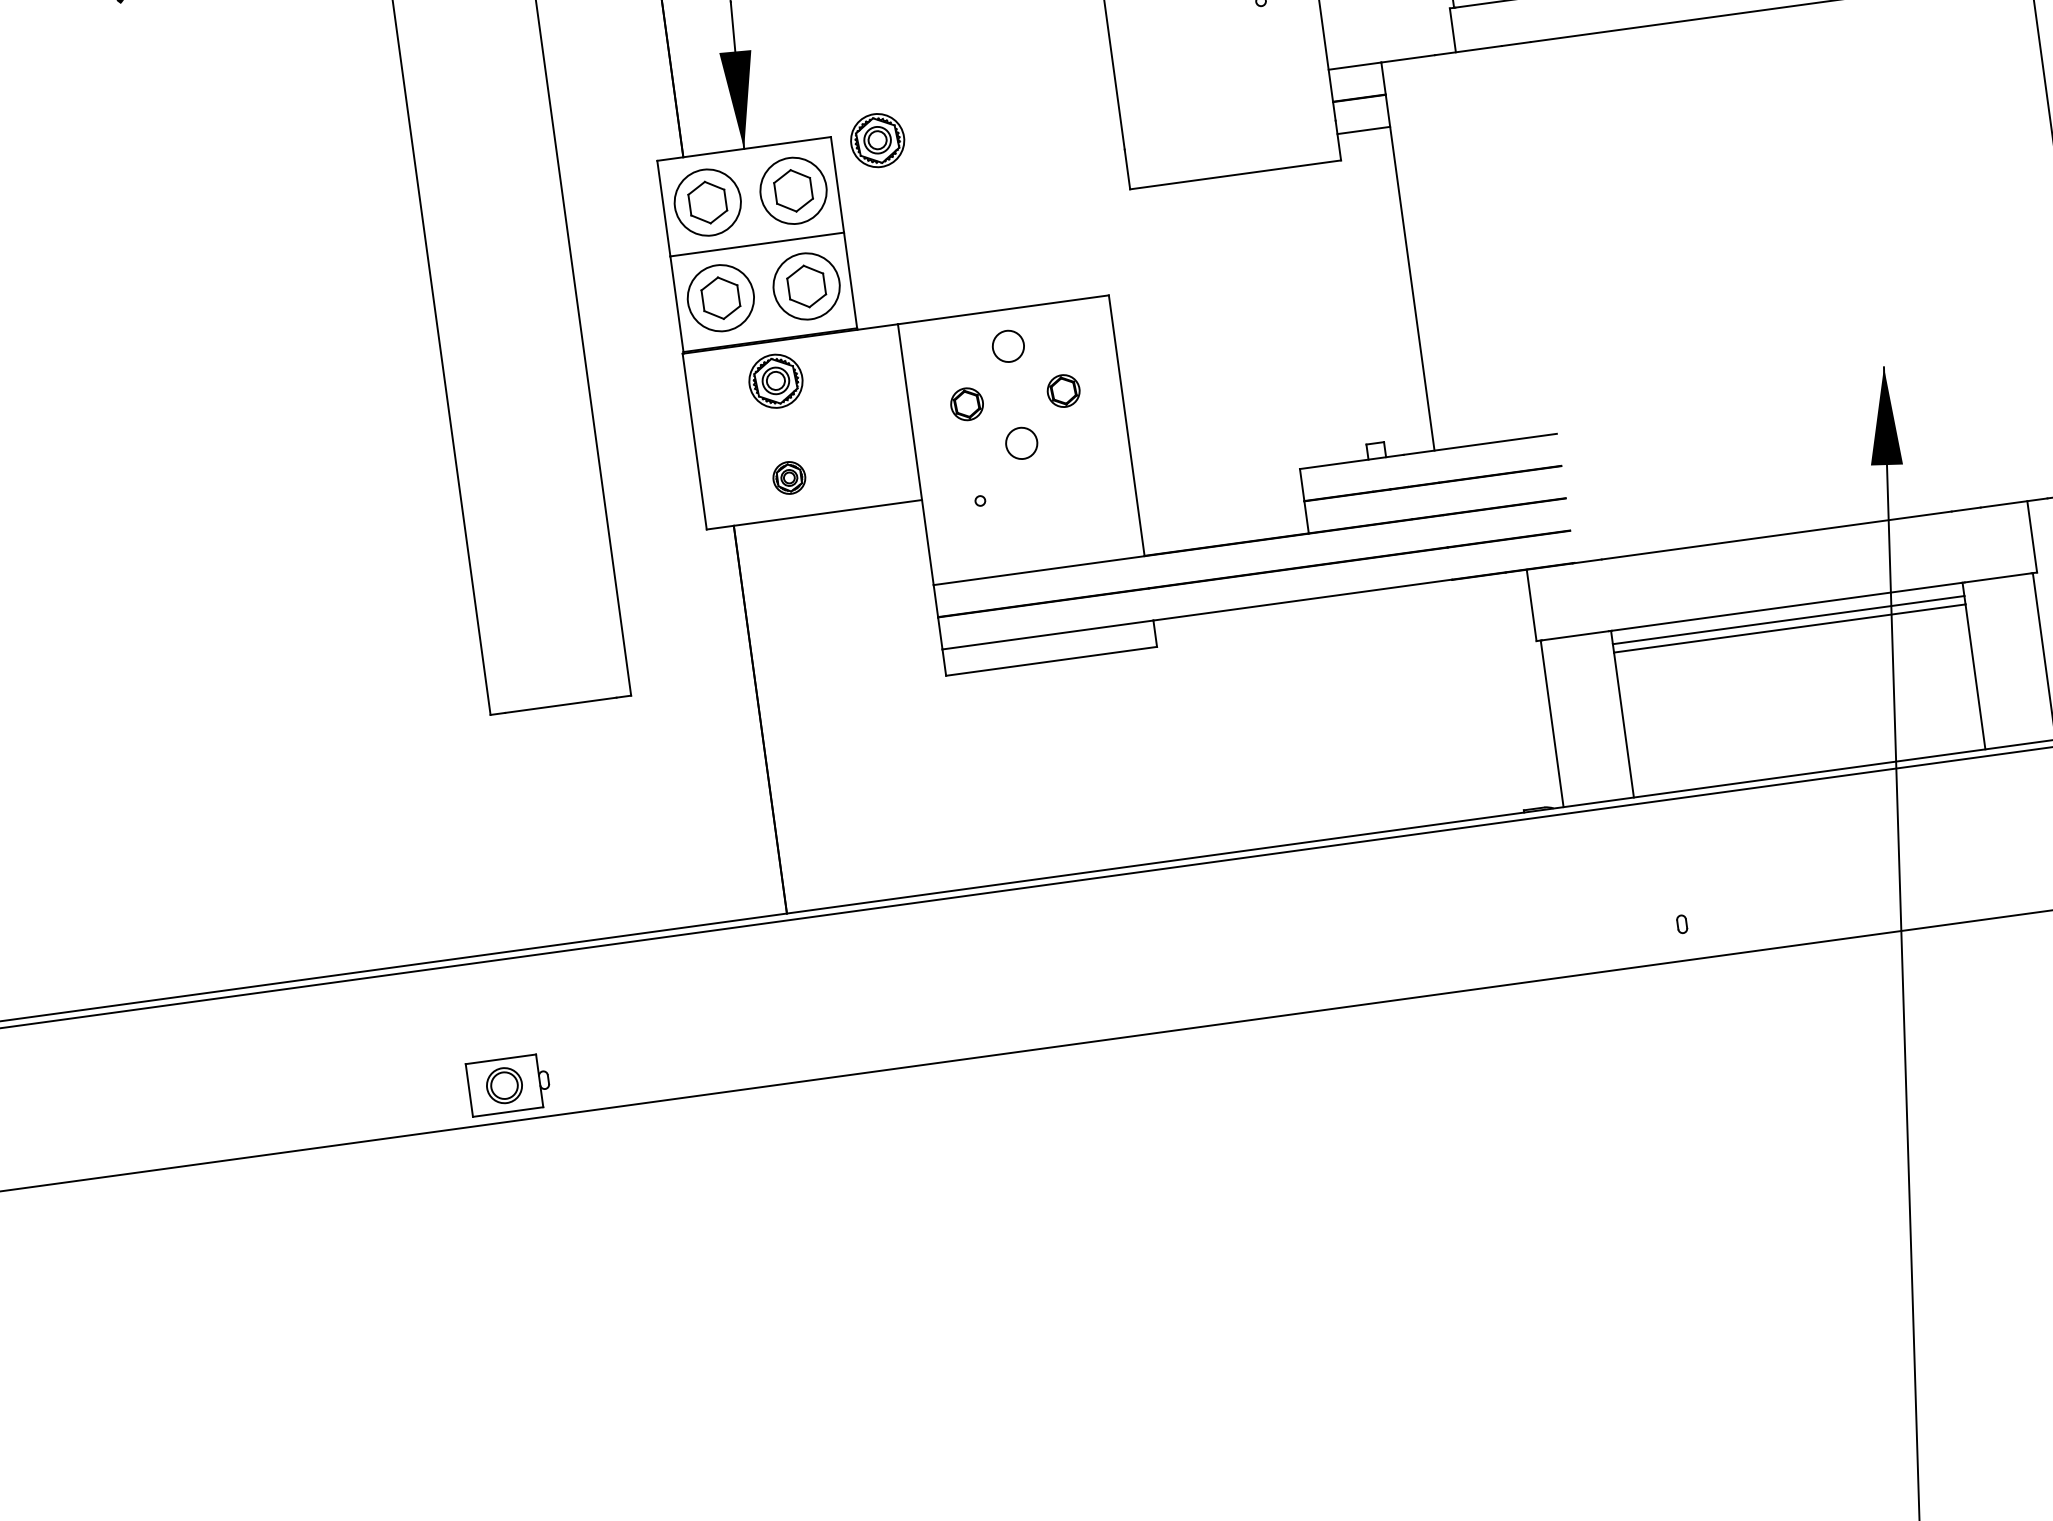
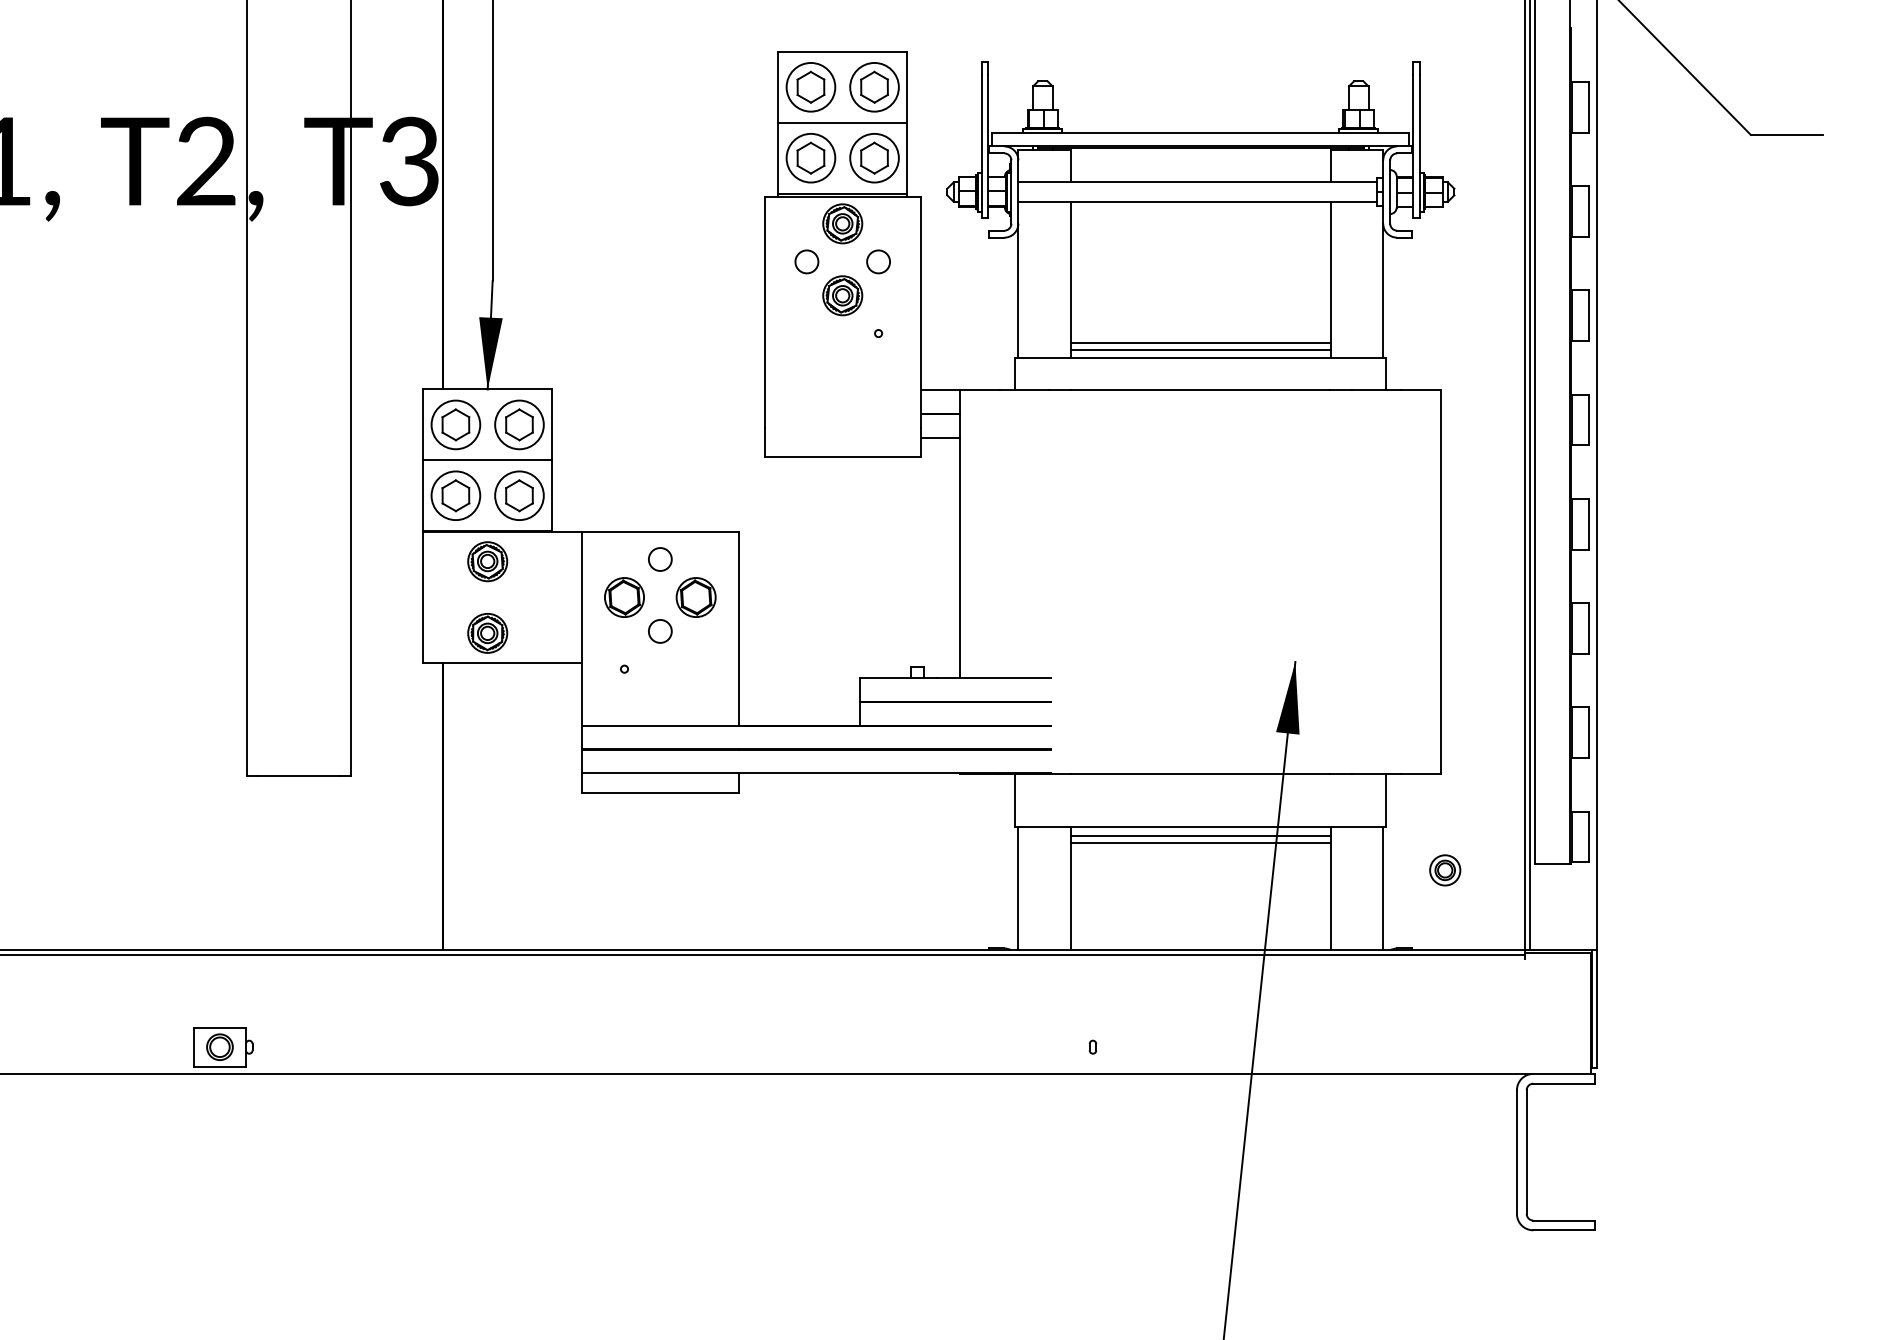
part: (877, 140) -> (585, 396), removed
part: (1062, 391) -> (695, 597), size x1.67
part: (967, 404) -> (624, 597), size x1.67
part: (788, 478) -> (487, 633), size x1.67

